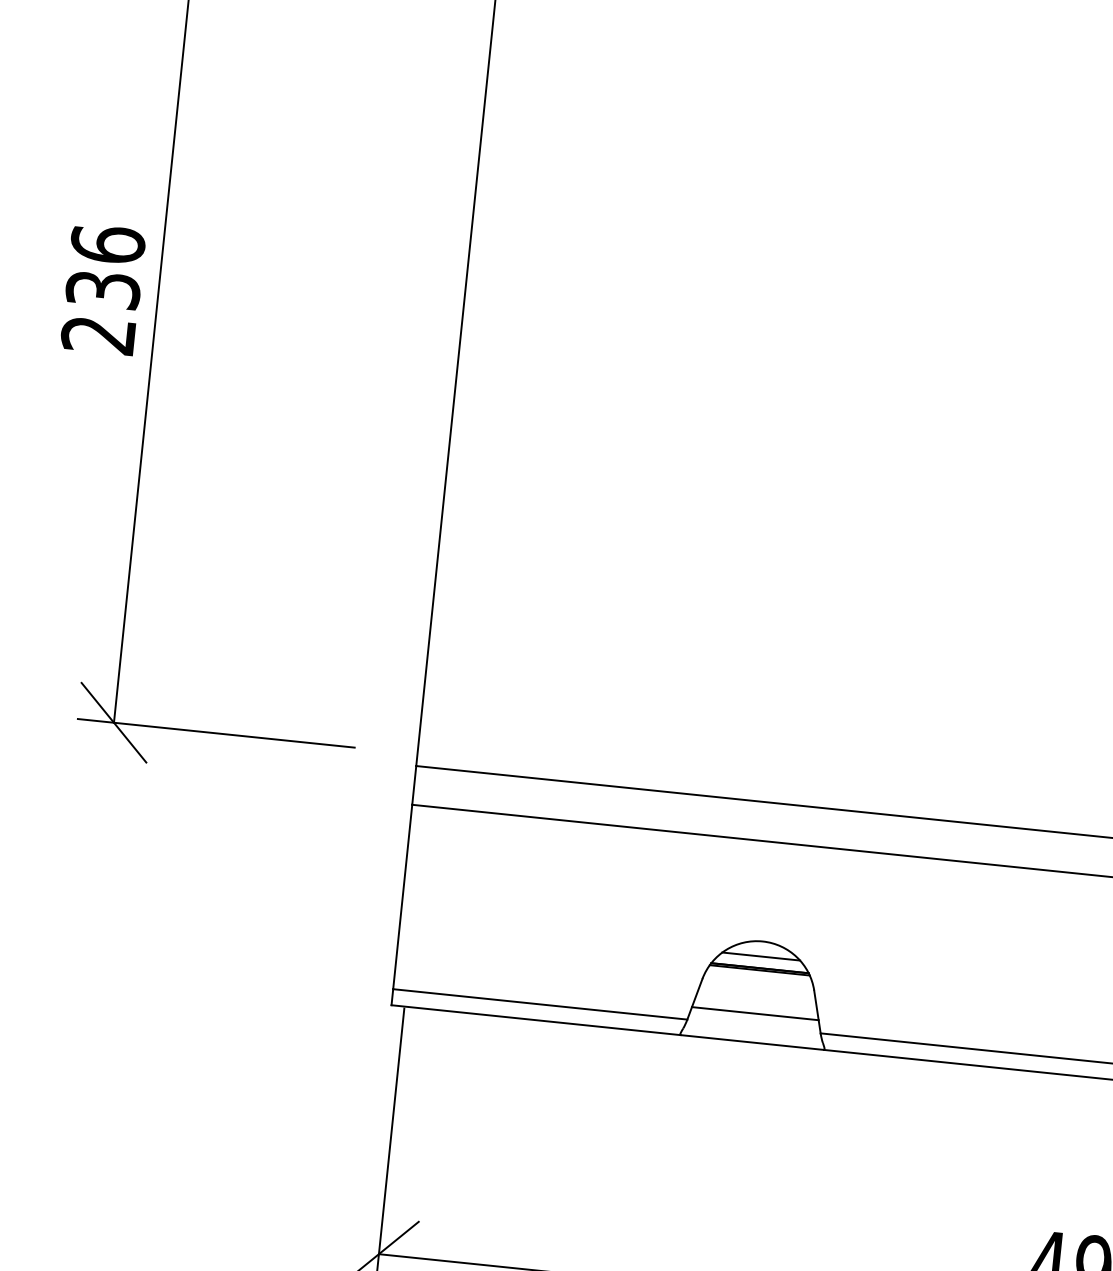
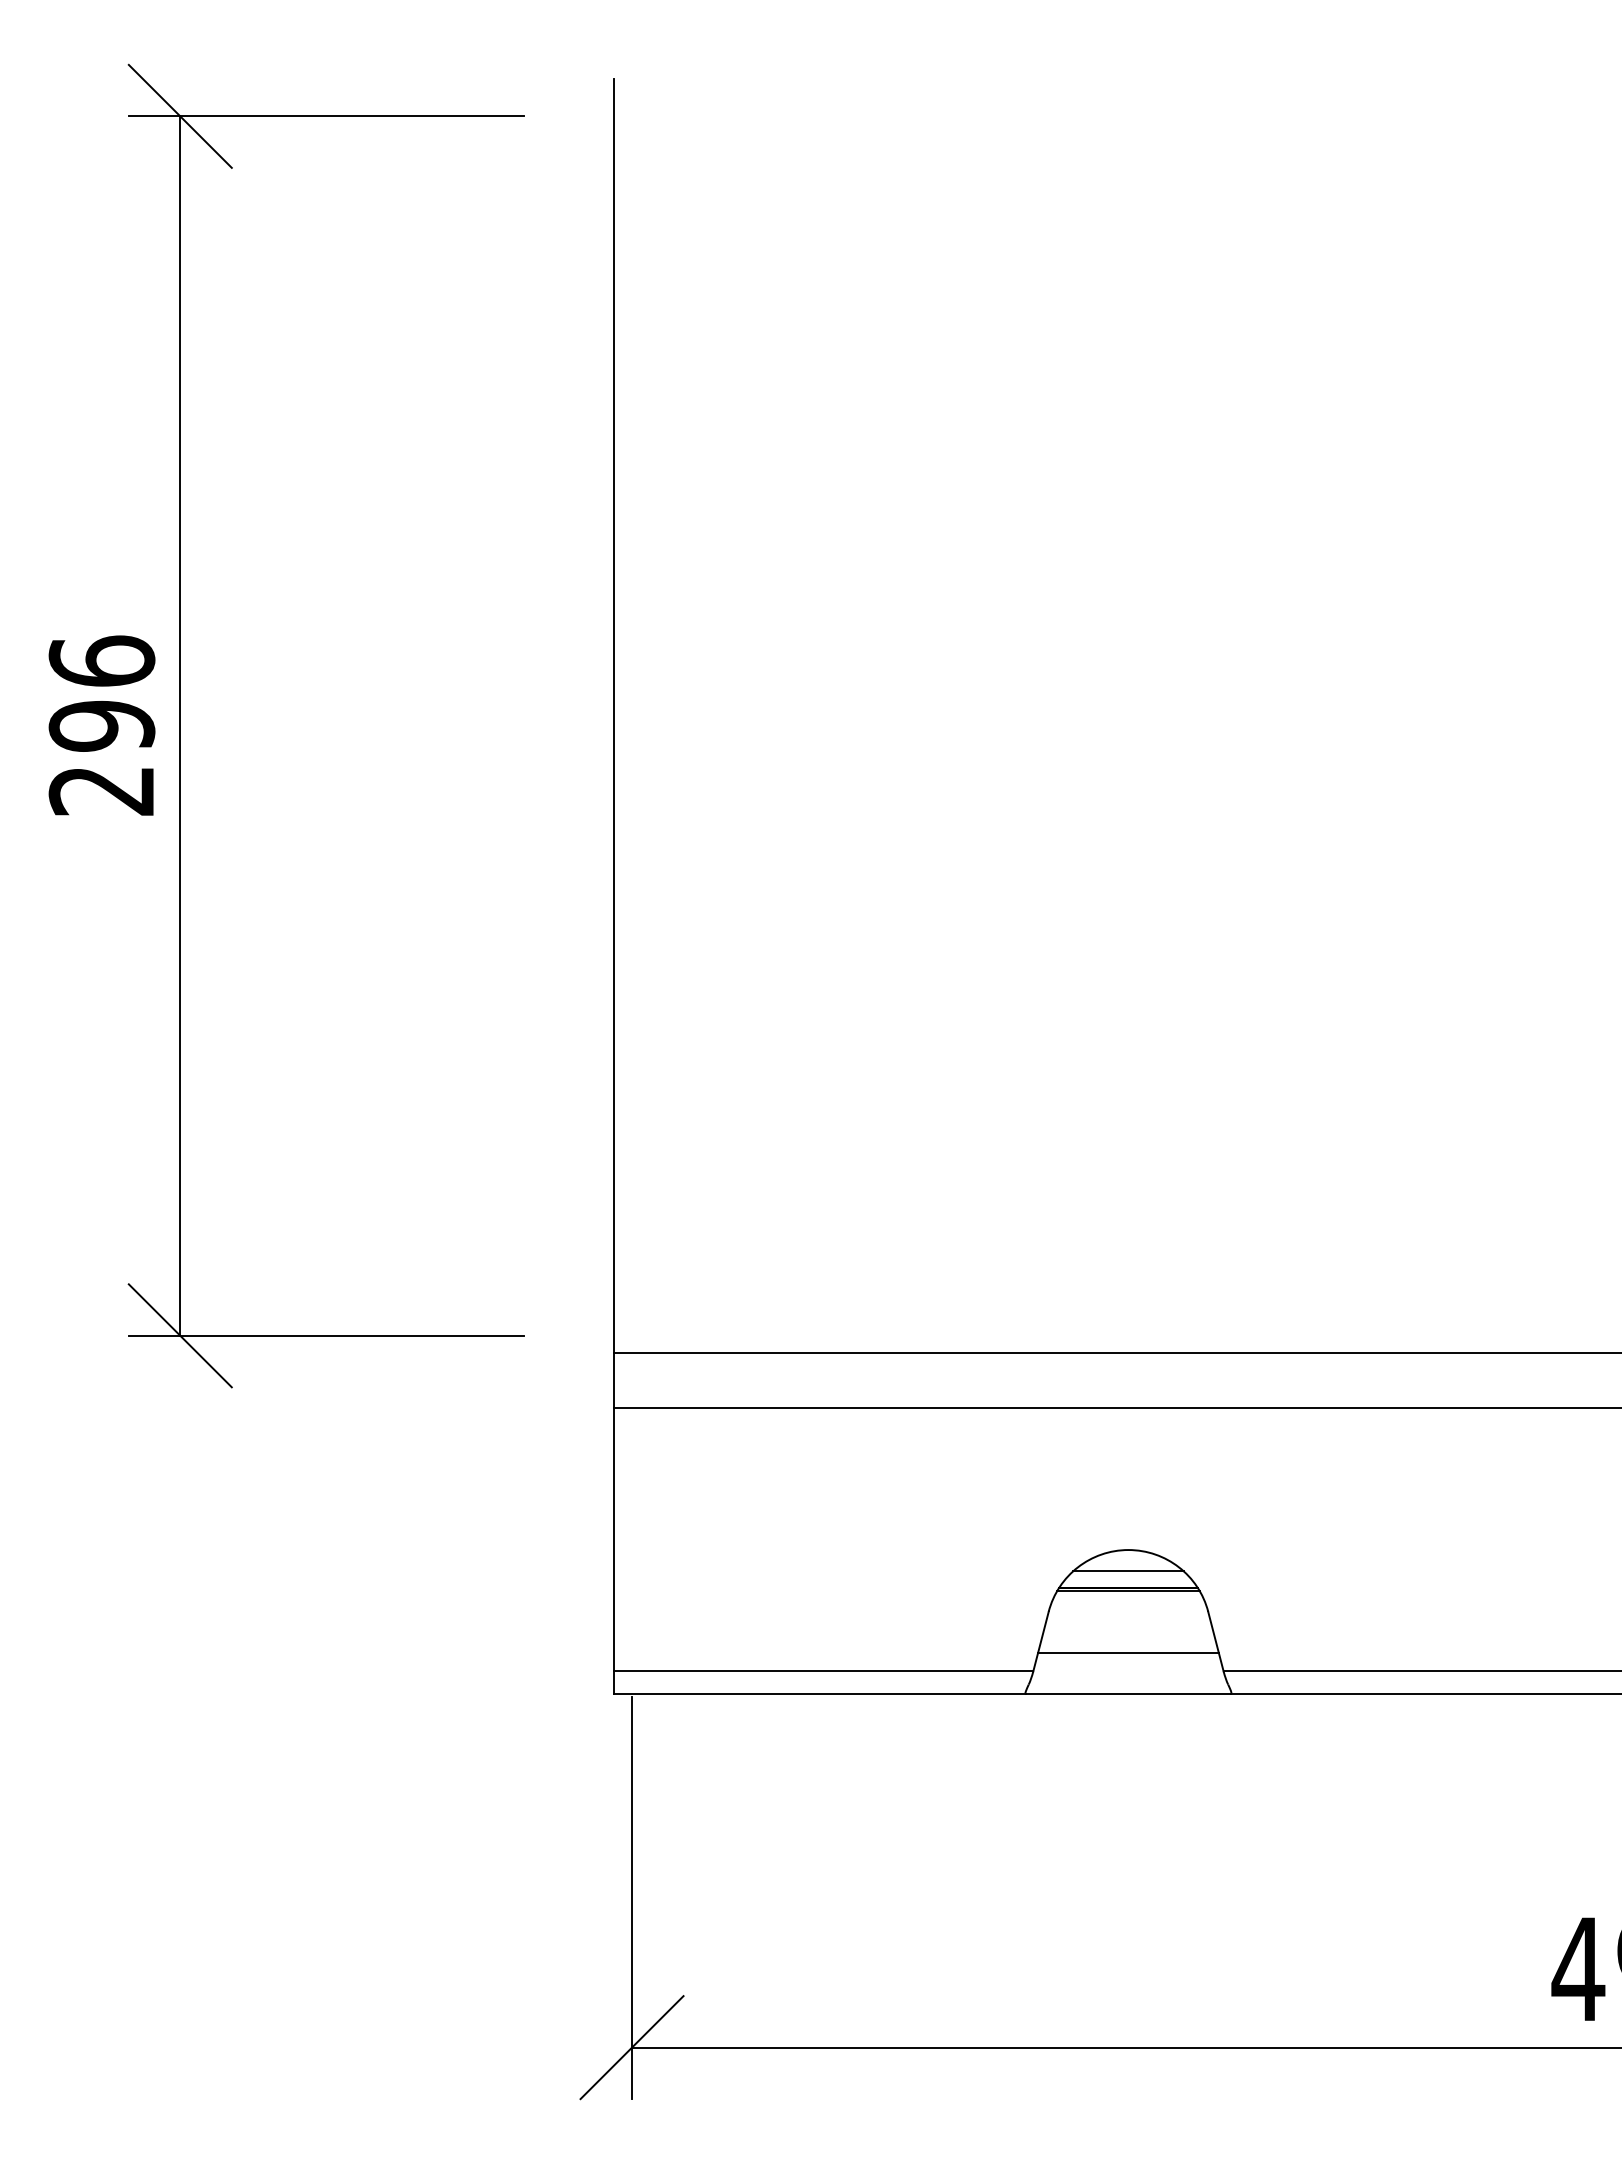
text: (102, 289) -> (101, 725), 236 -> 296

